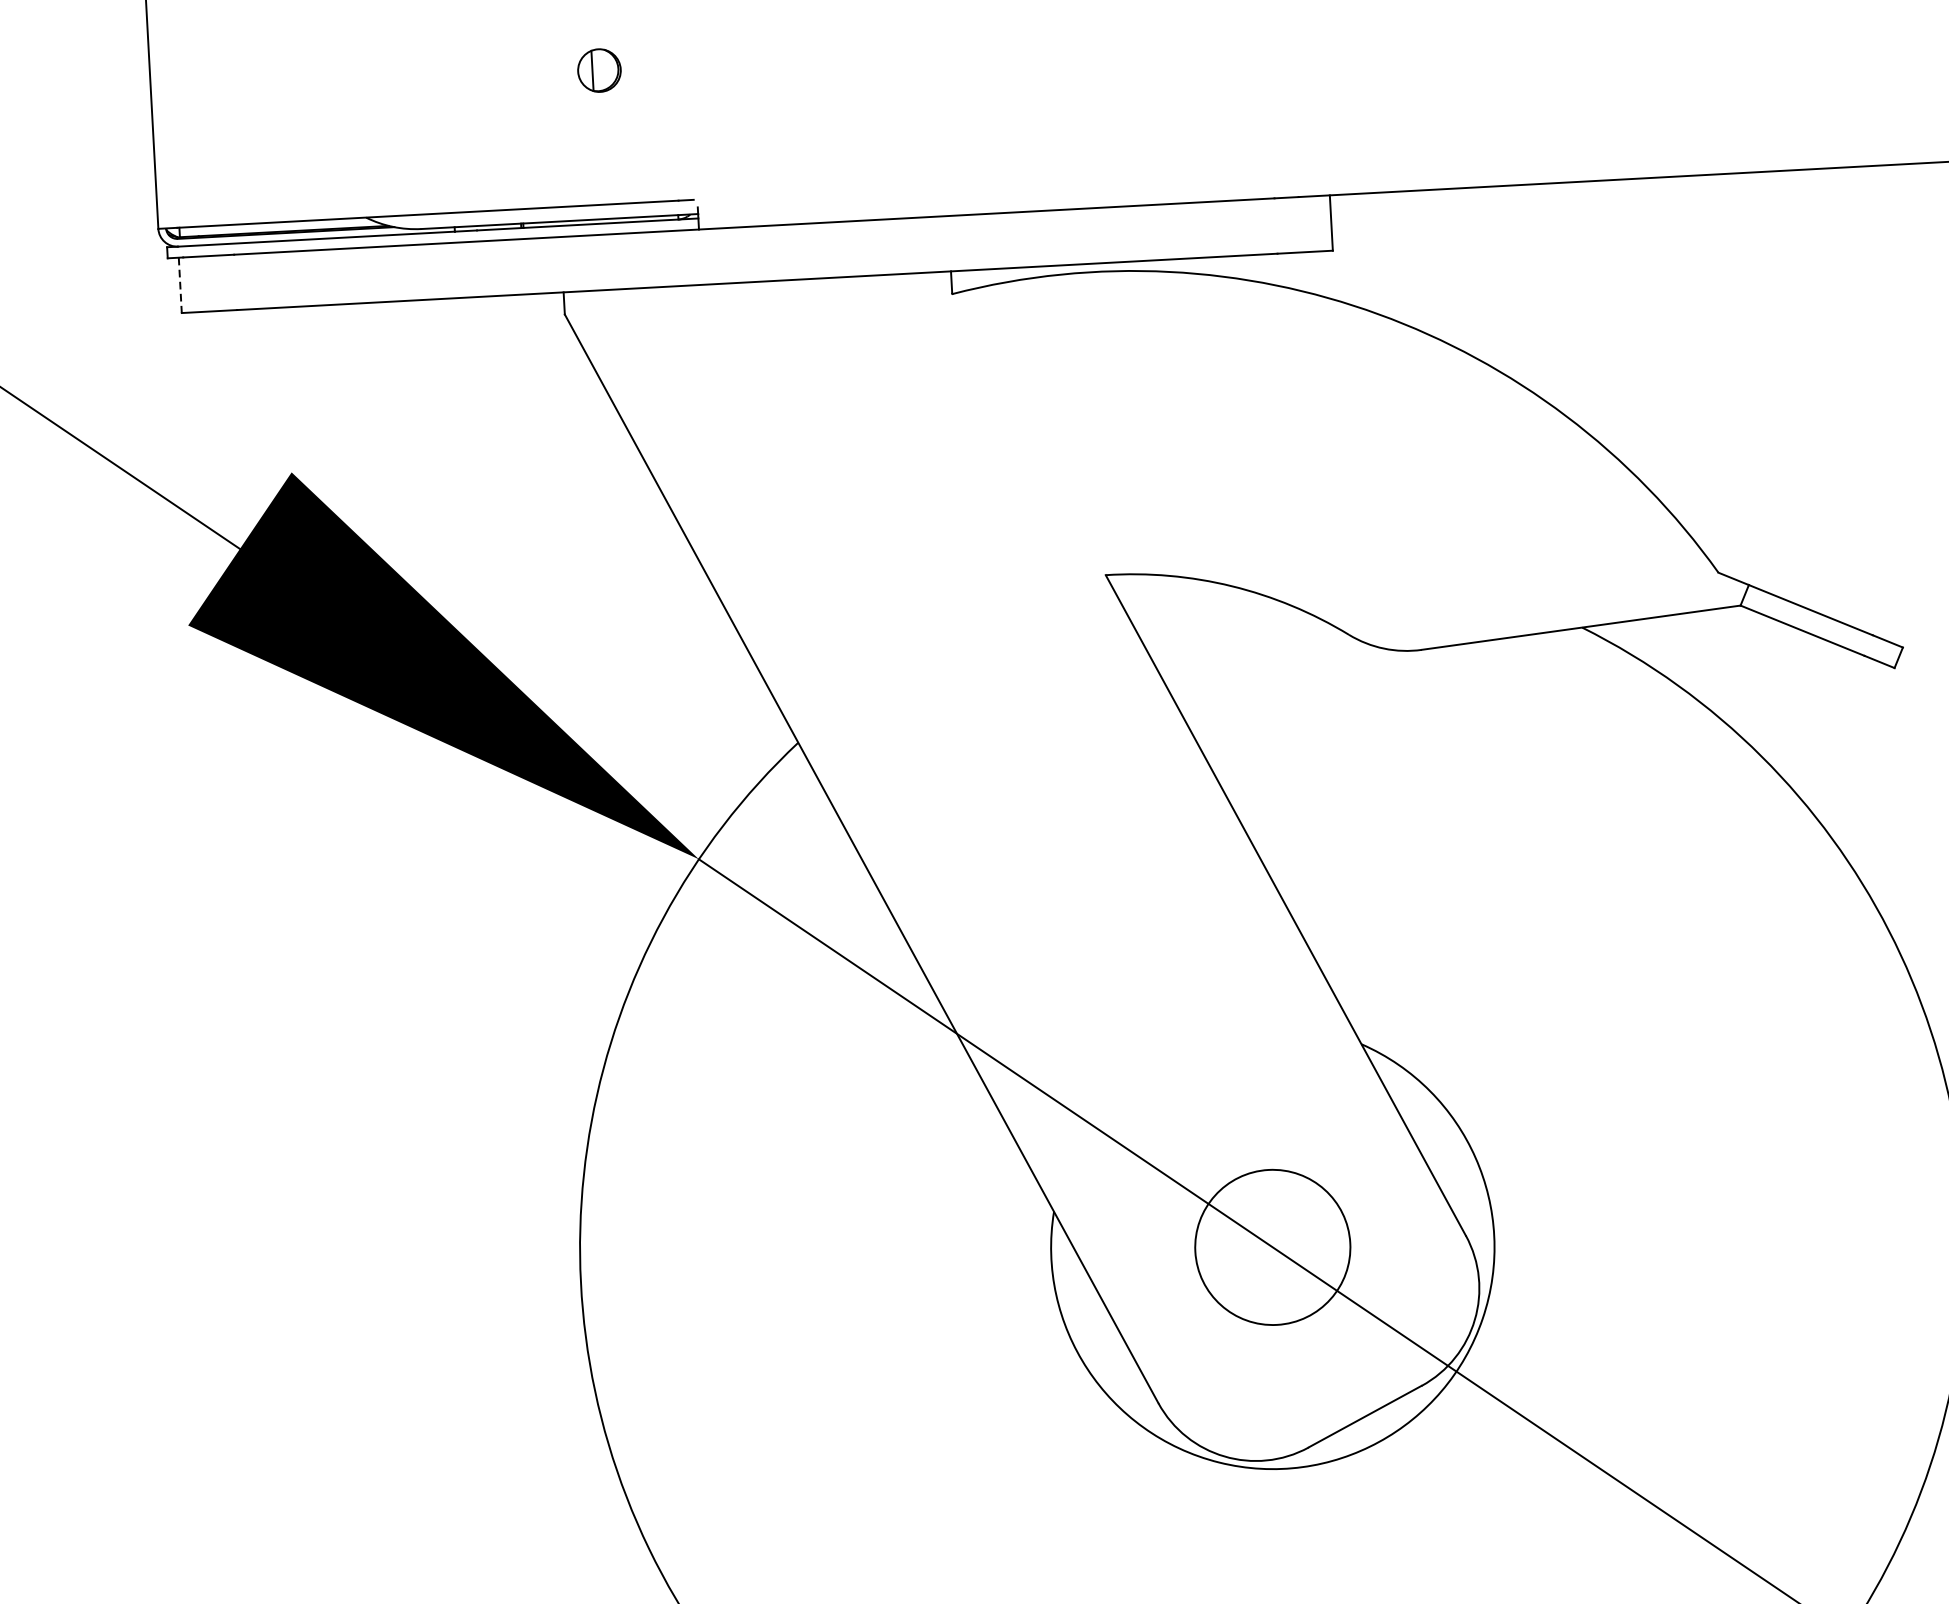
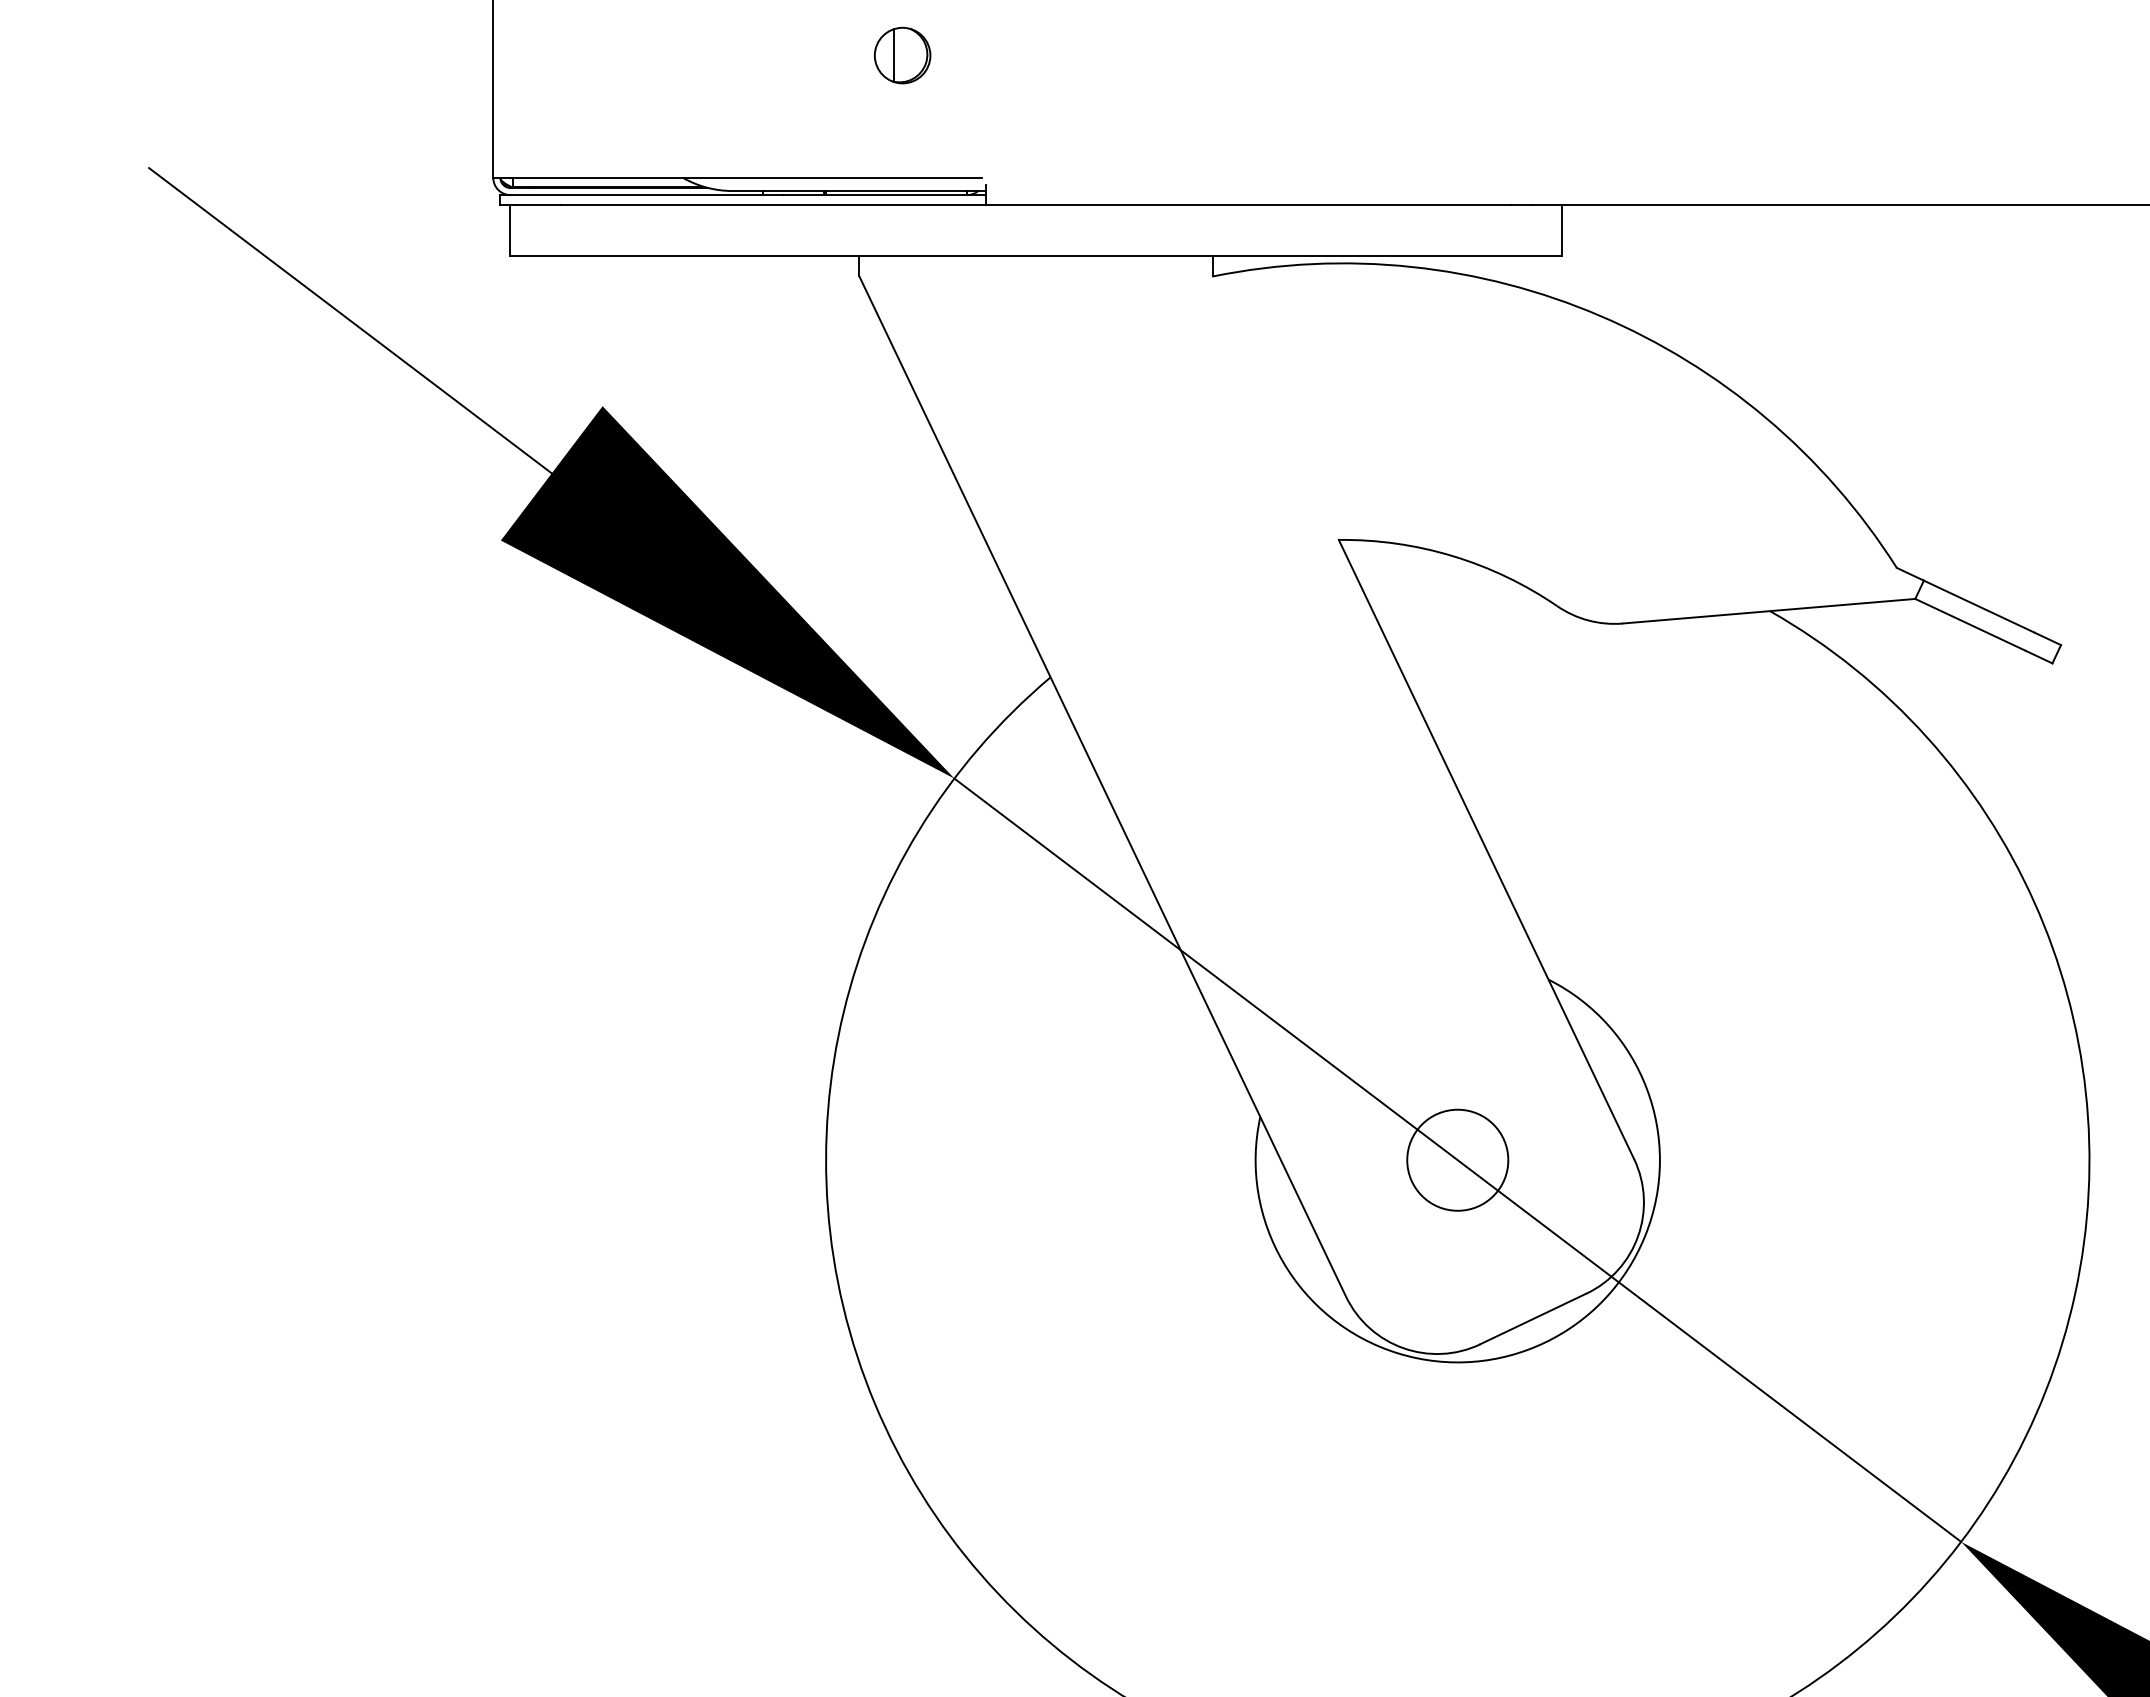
part: (599, 70) -> (902, 55), size x1.43
line: (180, 285) -> (510, 230), dashed -> solid
circle: (1272, 1246) -> (1457, 1159), size x0.71

